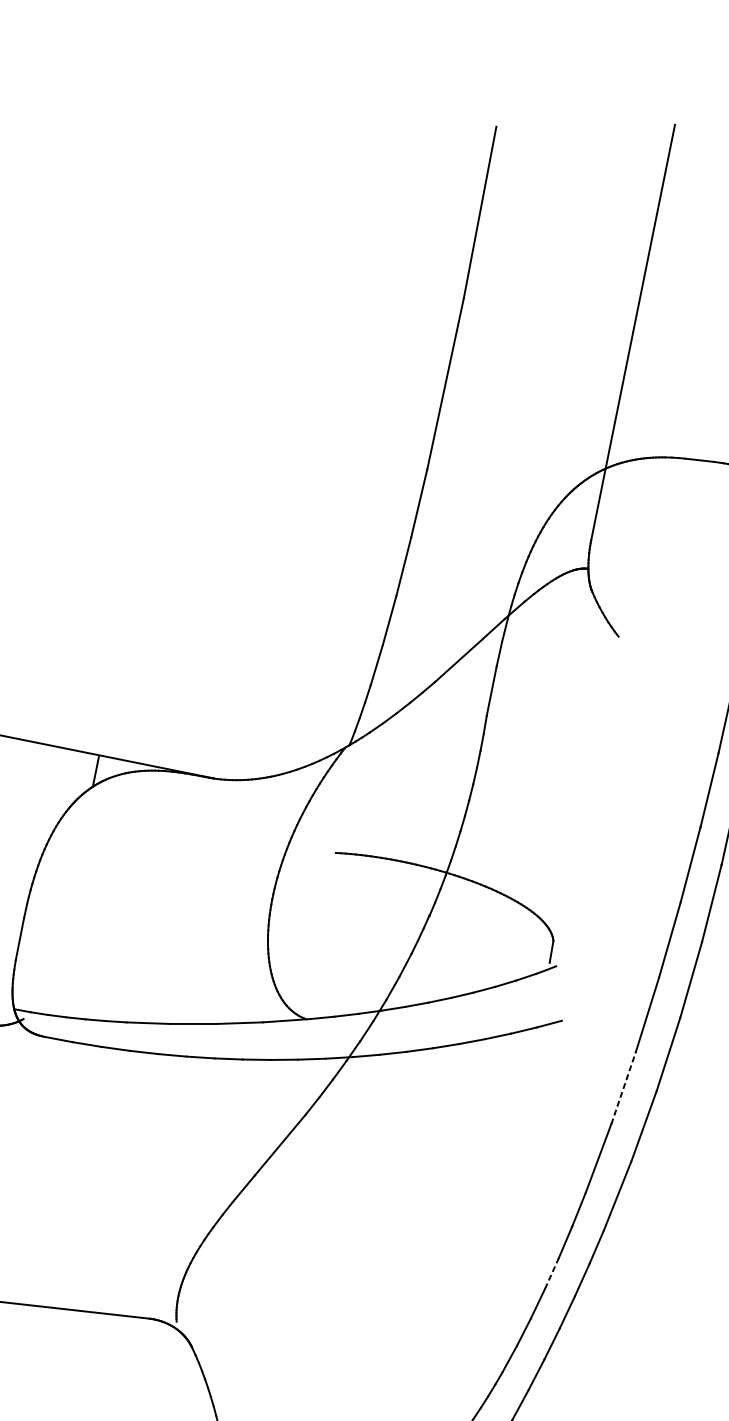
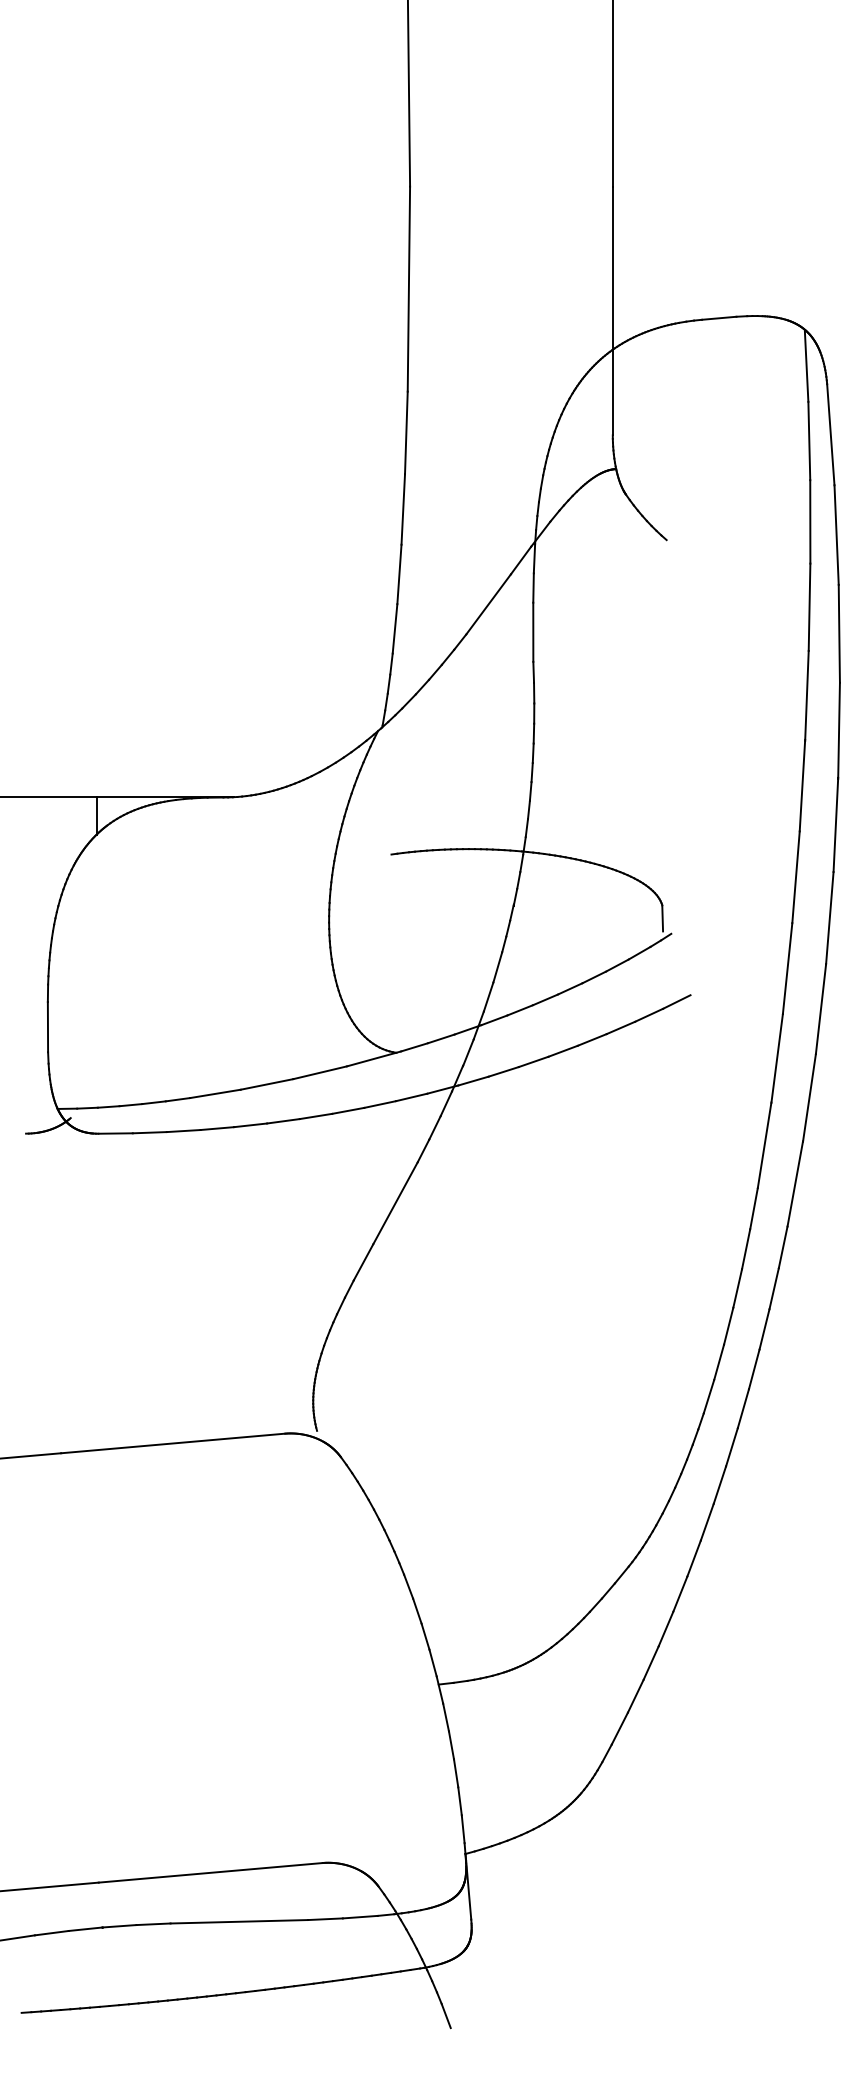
line: (623, 1088) -> (777, 1058), dashed -> solid
line: (551, 1273) -> (737, 1288), dashed -> solid

